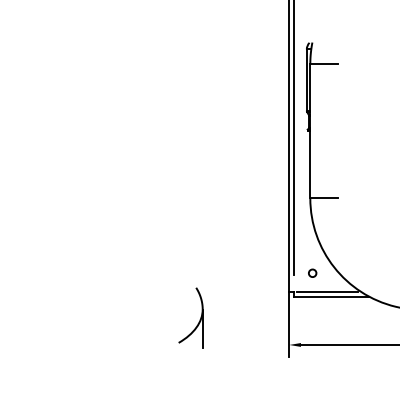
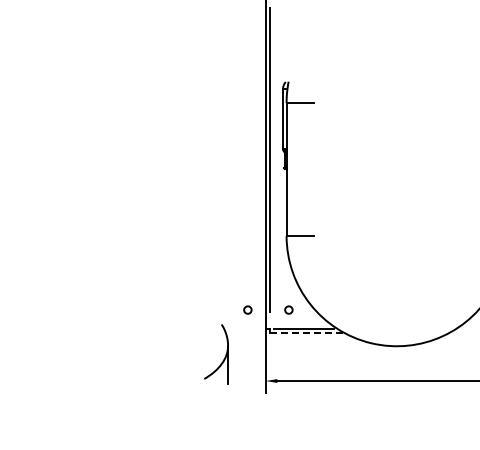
circle: (270, 272) -> (247, 309), added
line: (332, 296) -> (308, 333), solid -> dashed
part: (199, 321) -> (224, 357), moved

